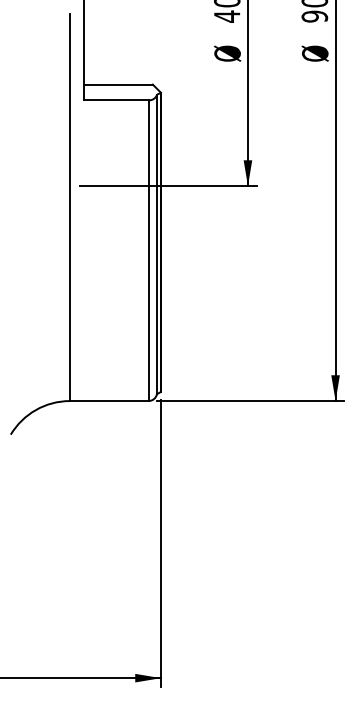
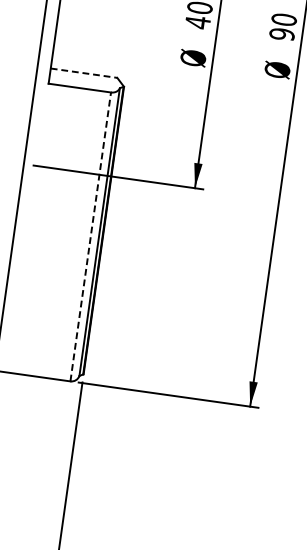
line: (118, 84) -> (84, 73), solid -> dashed
line: (148, 250) -> (90, 236), solid -> dashed

